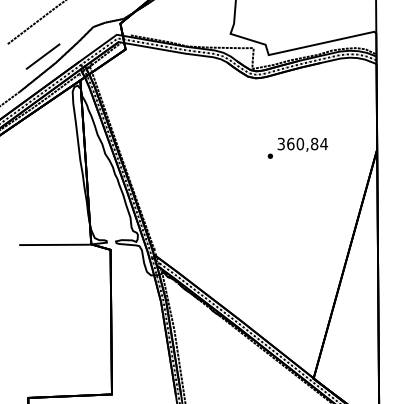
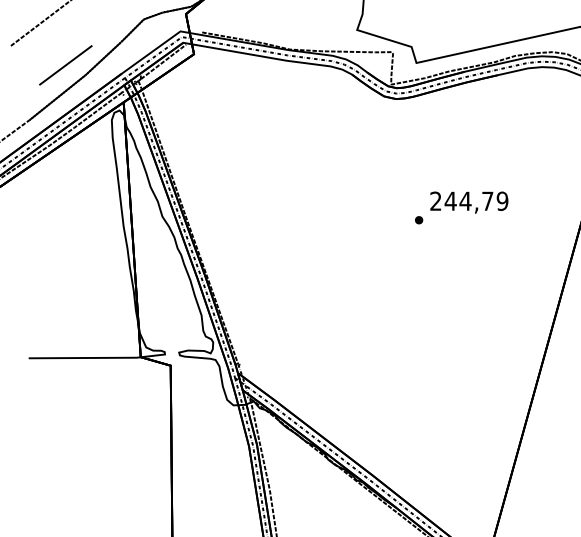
text: (302, 143) -> (468, 200), 360,84 -> 244,79

